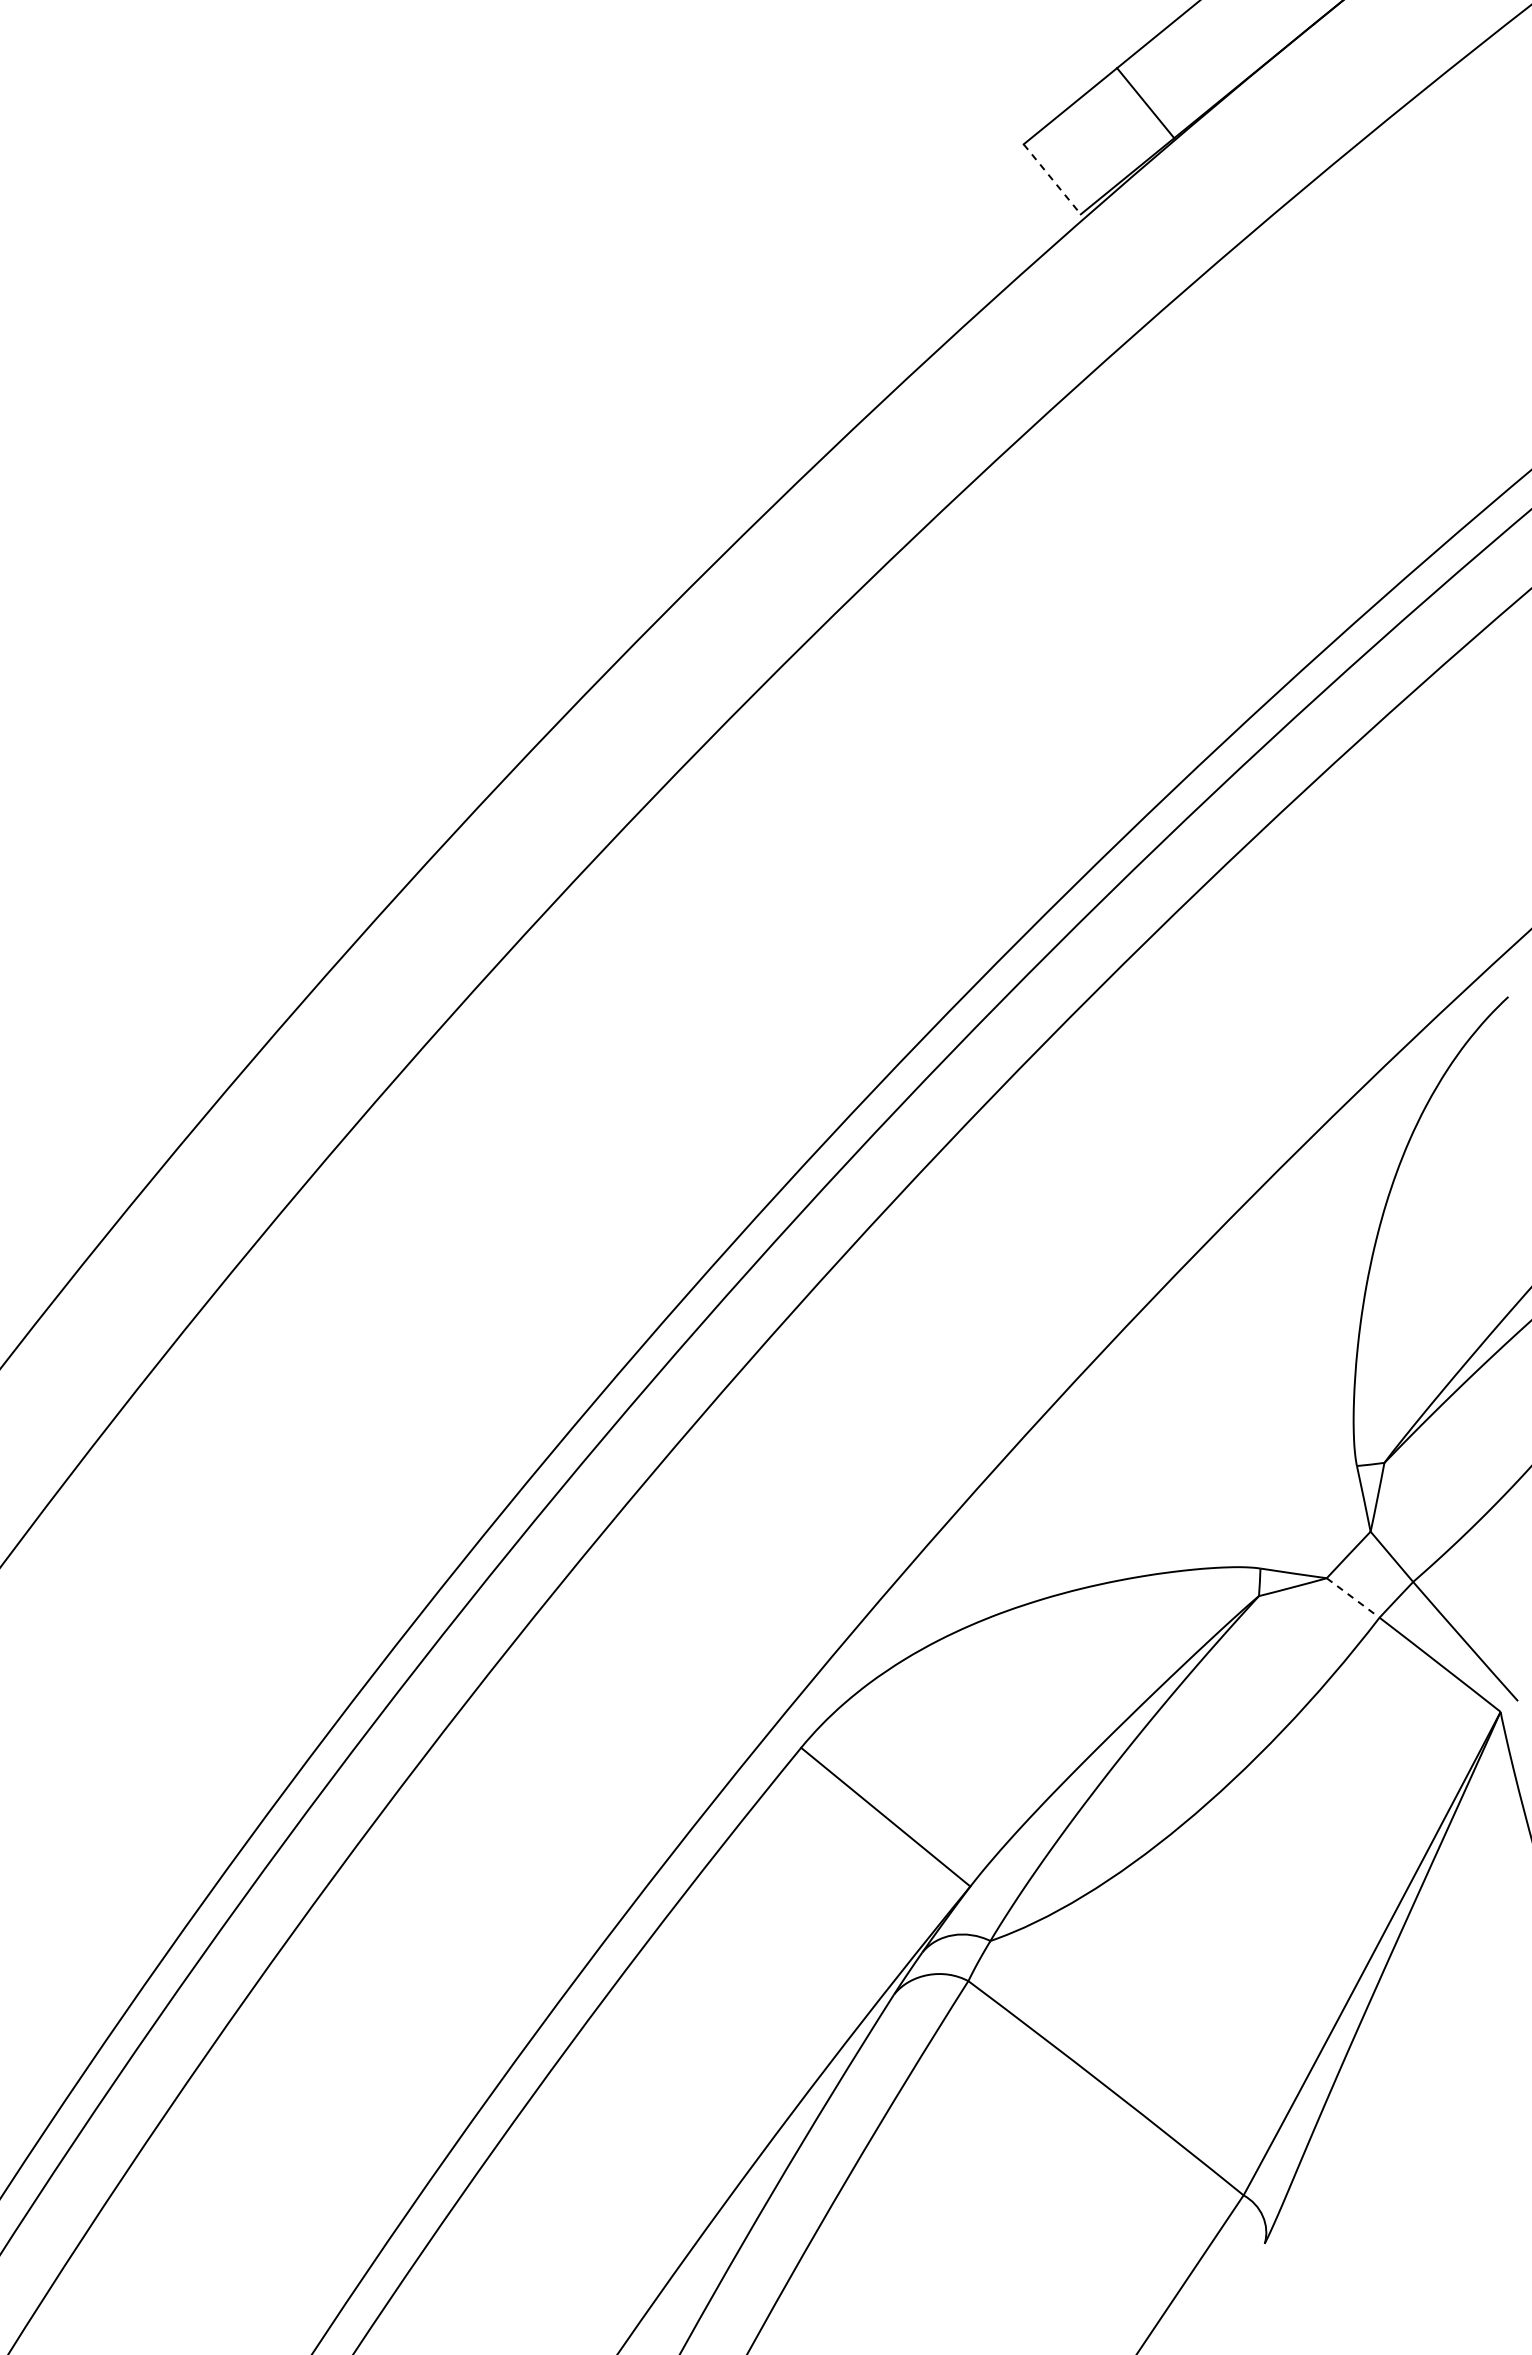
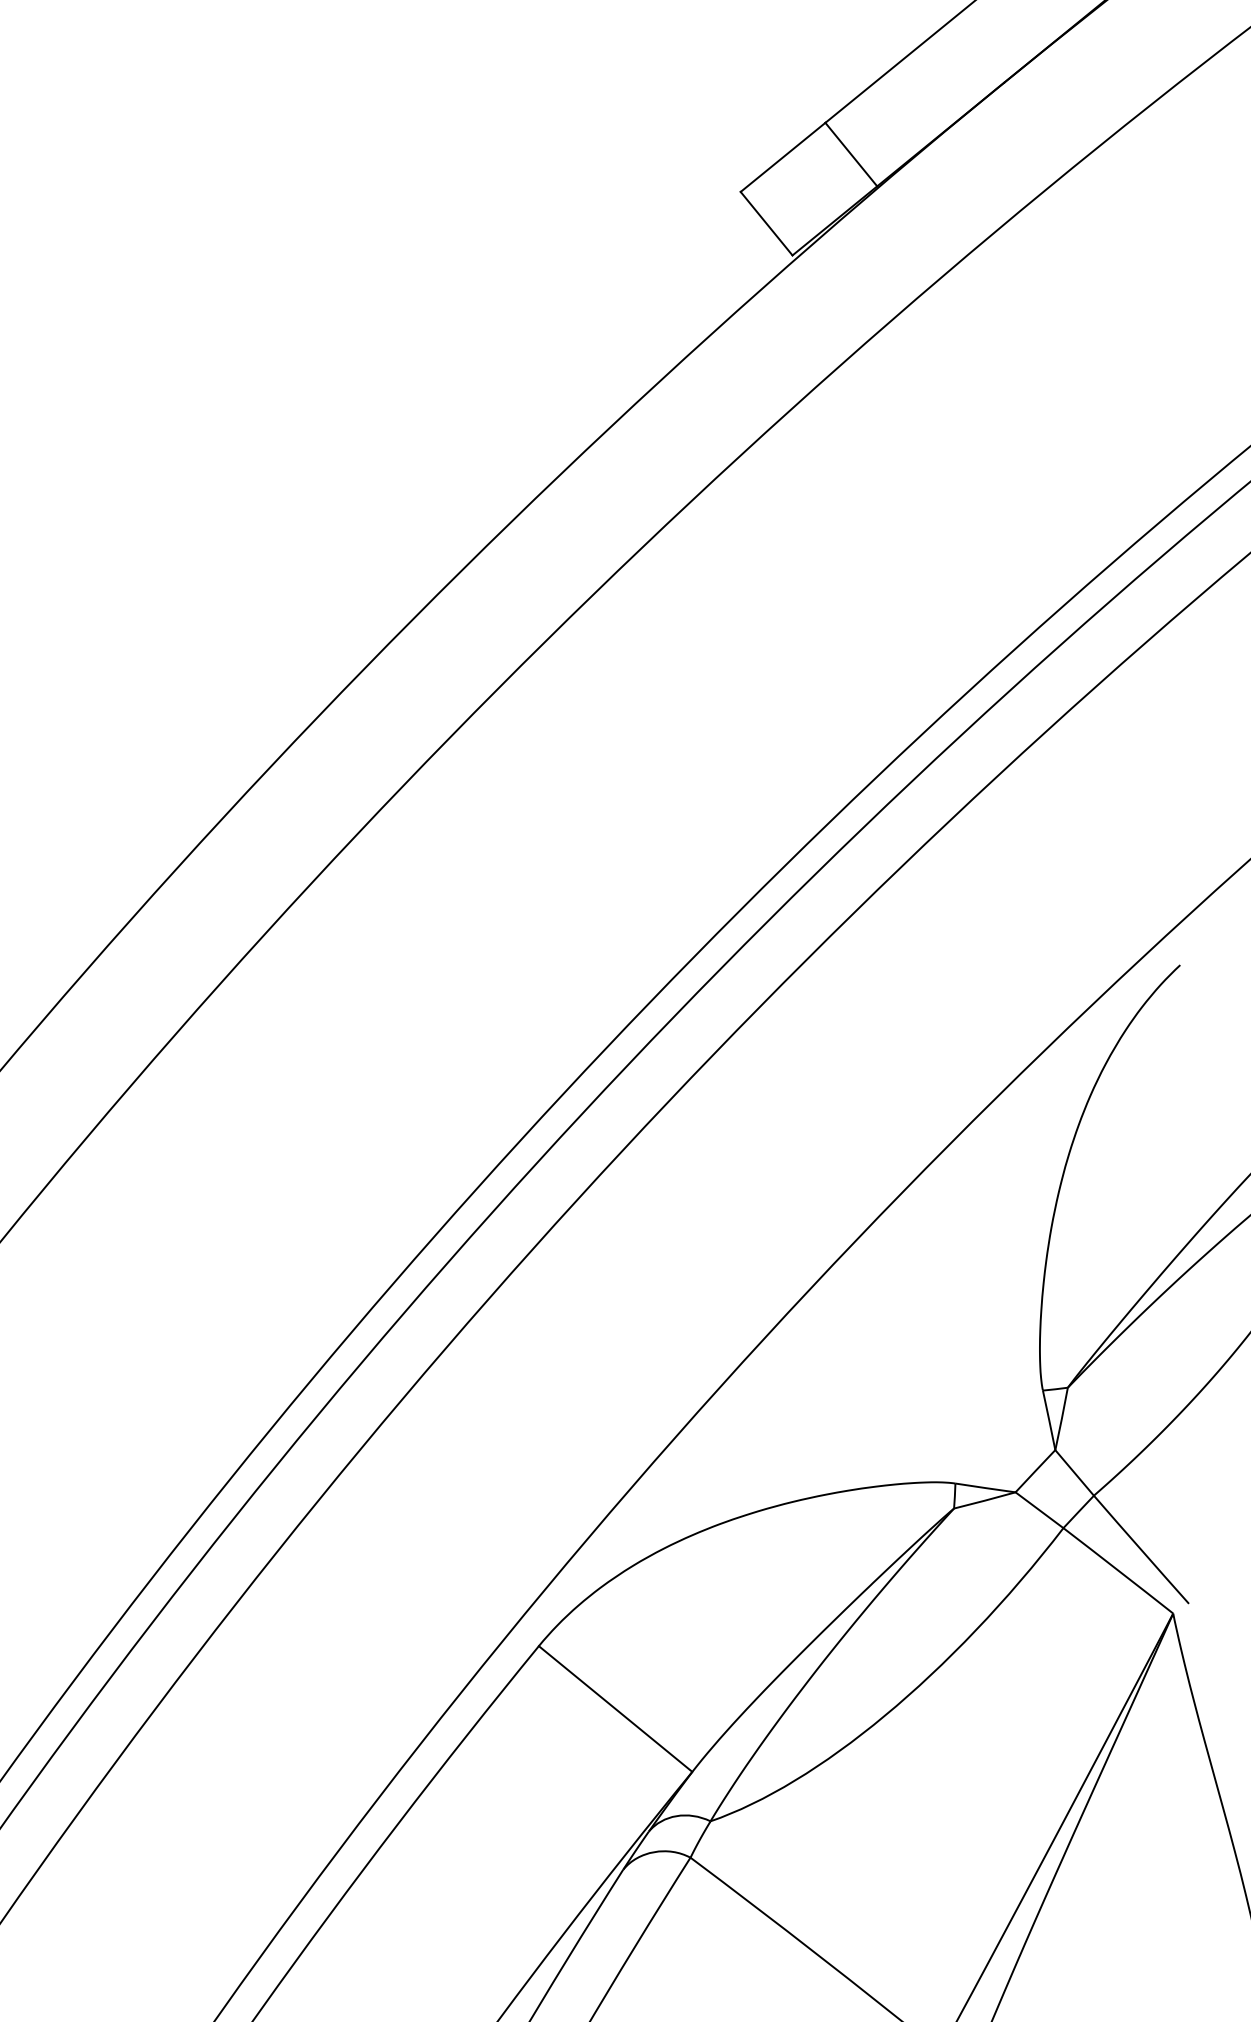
line: (1052, 179) -> (766, 223), dashed -> solid
line: (1353, 1597) -> (1039, 1509), dashed -> solid

